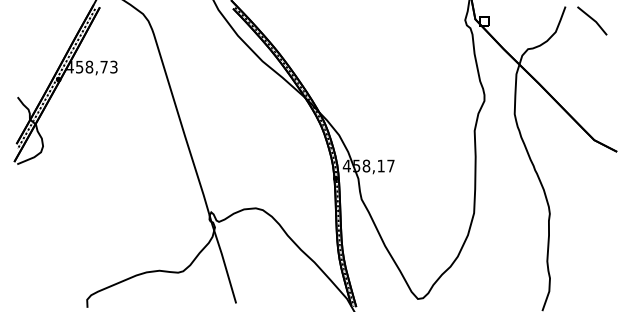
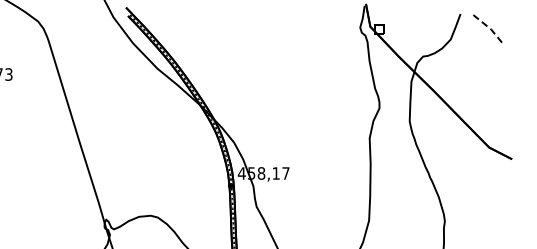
line: (593, 20) -> (488, 27), solid -> dashed

